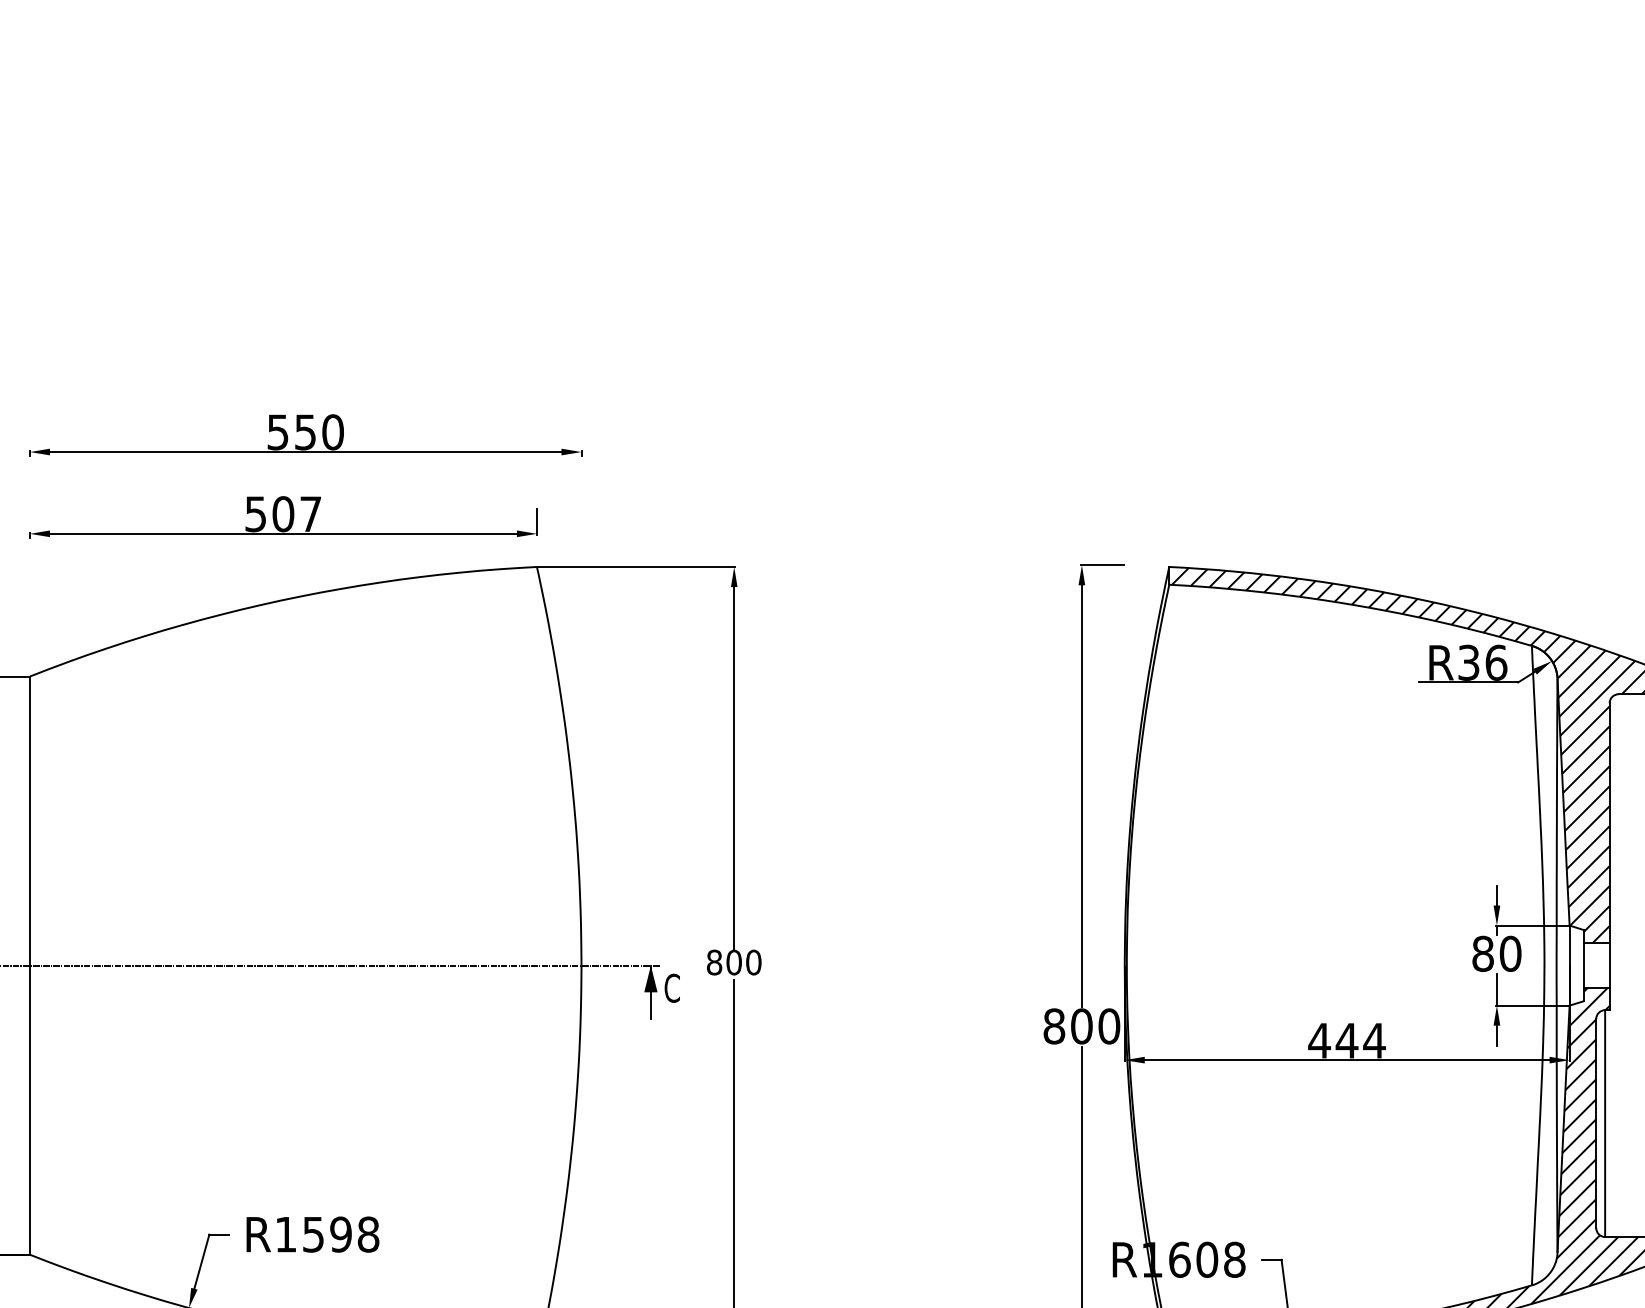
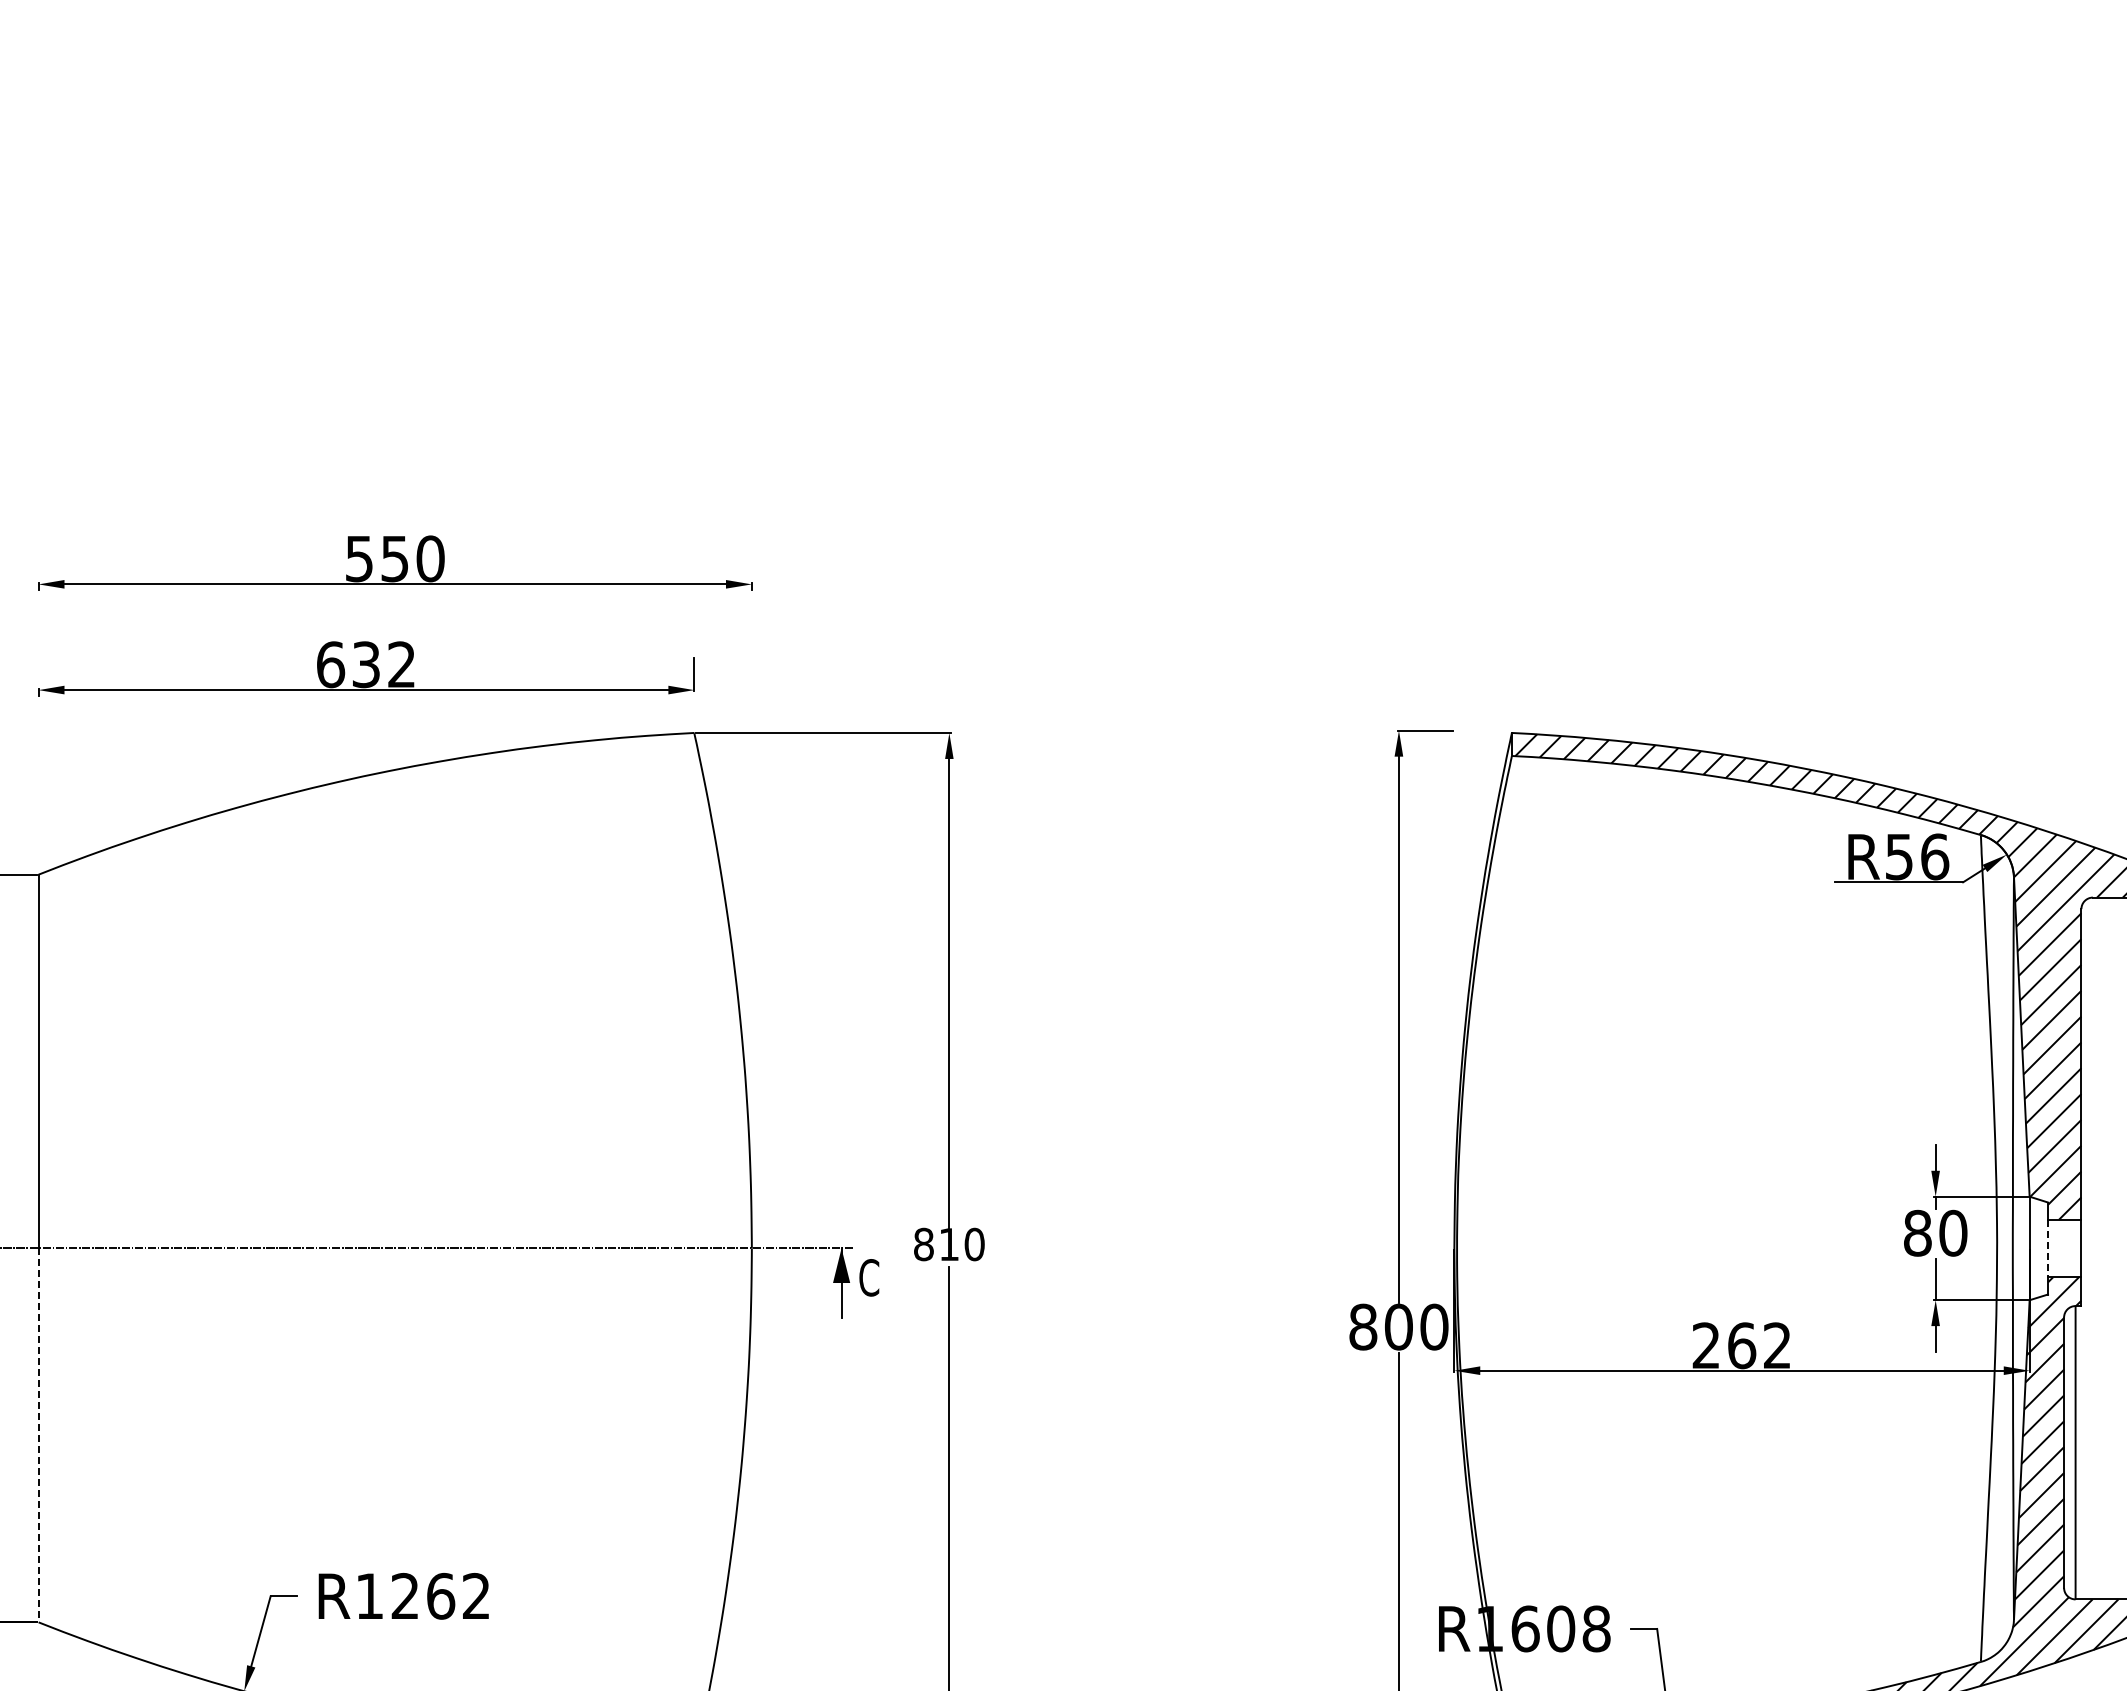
text: (282, 514) -> (365, 664), 507 -> 632
text: (1468, 662) -> (1899, 856), R36 -> R56
text: (734, 962) -> (949, 1244), 800 -> 810
line: (1584, 965) -> (2048, 1248), solid -> dashed
text: (1346, 1040) -> (1741, 1345), 444 -> 262
line: (29, 1110) -> (38, 1435), solid -> dashed
text: (340, 1233) -> (440, 1595), R1598 -> R1262

